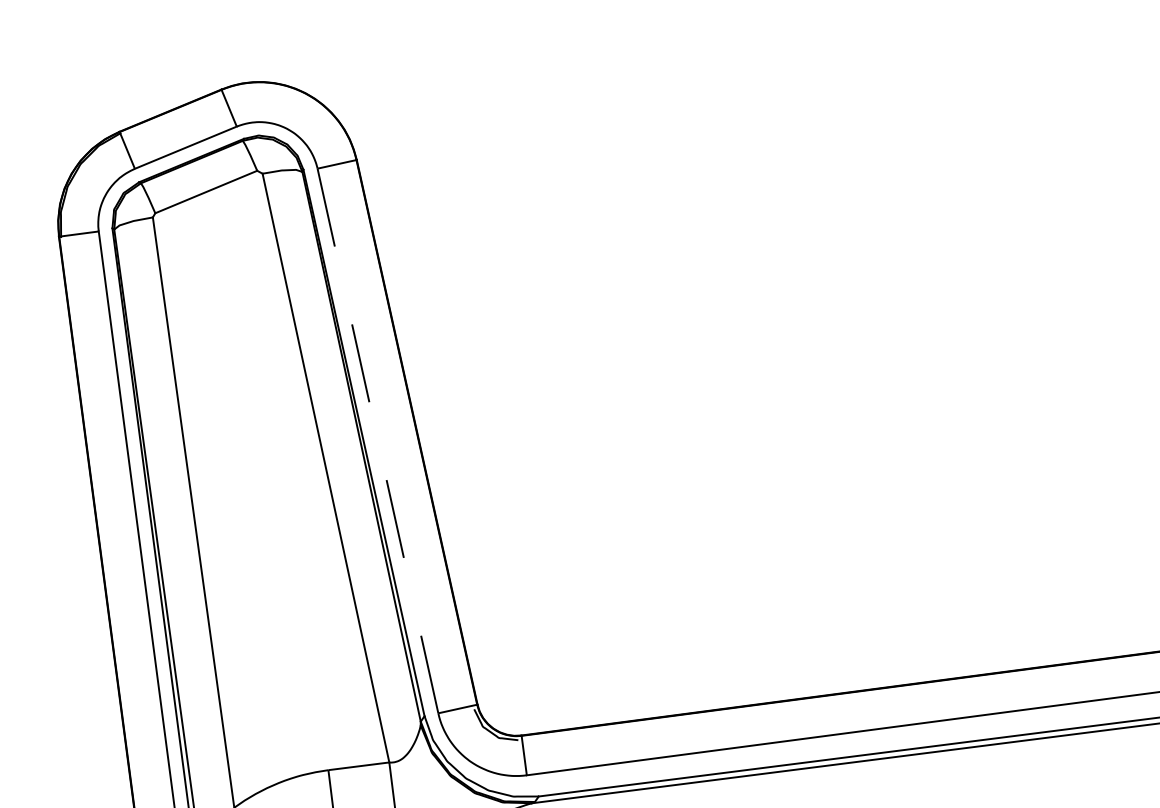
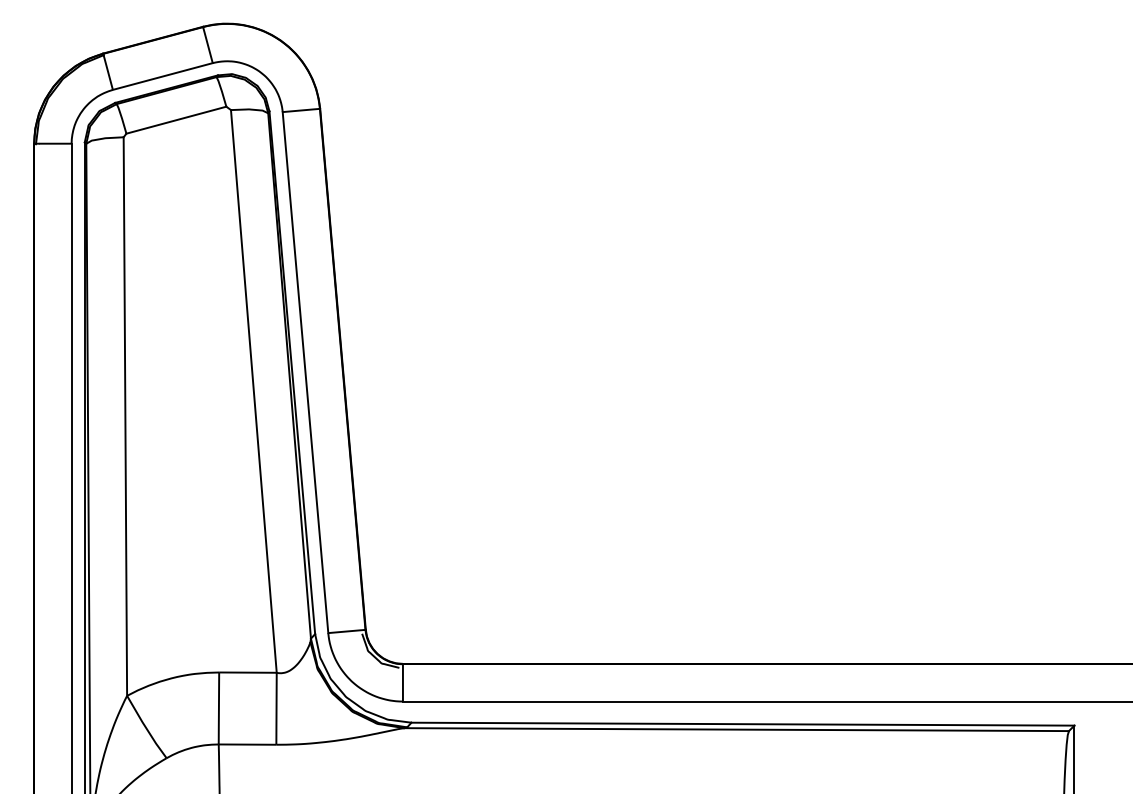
line: (378, 441) -> (305, 373), dashed -> solid

